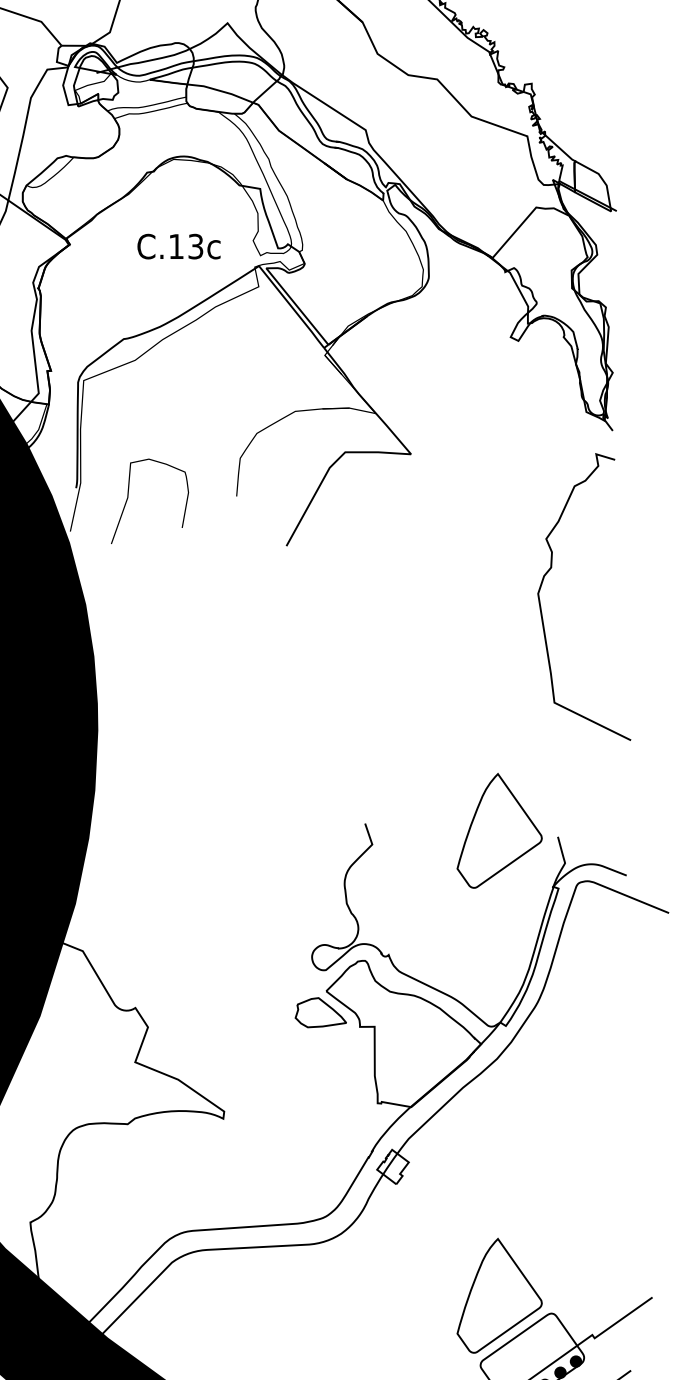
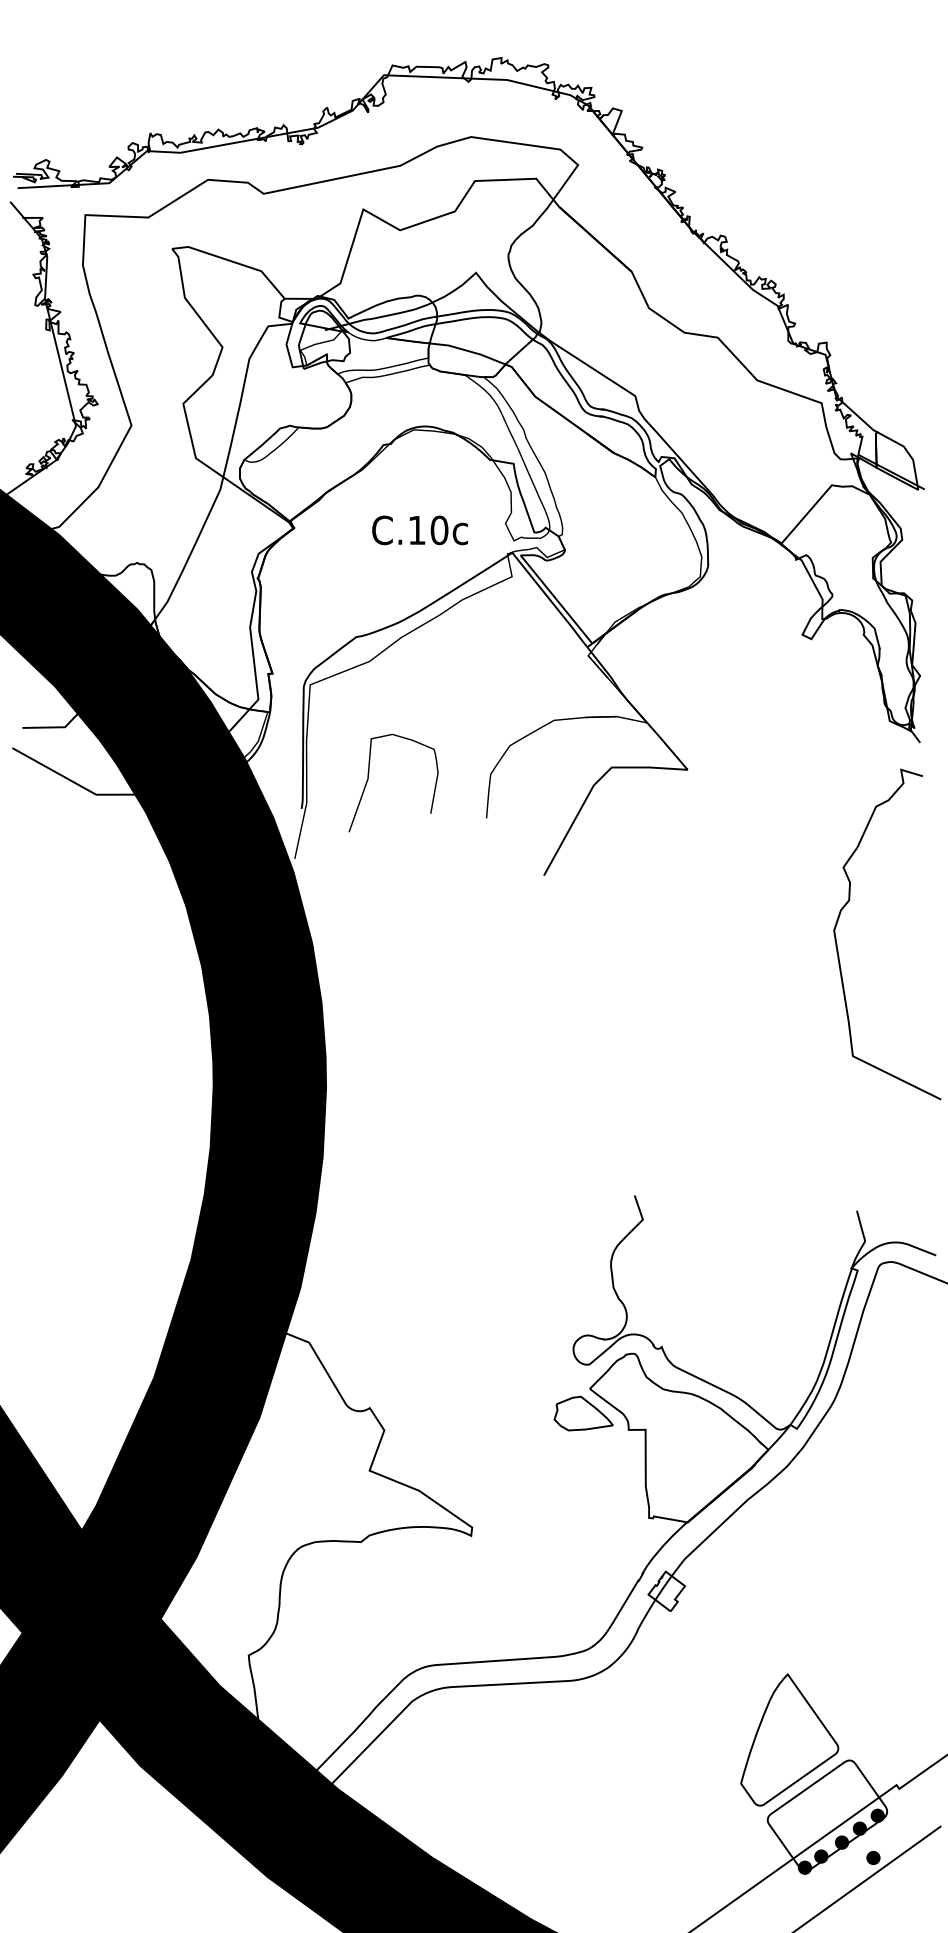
text: (195, 246) -> (439, 530), C.13c -> C.10c
curve: (128, 499) -> (368, 780), moved
part: (499, 830) -> (789, 1203), removed

